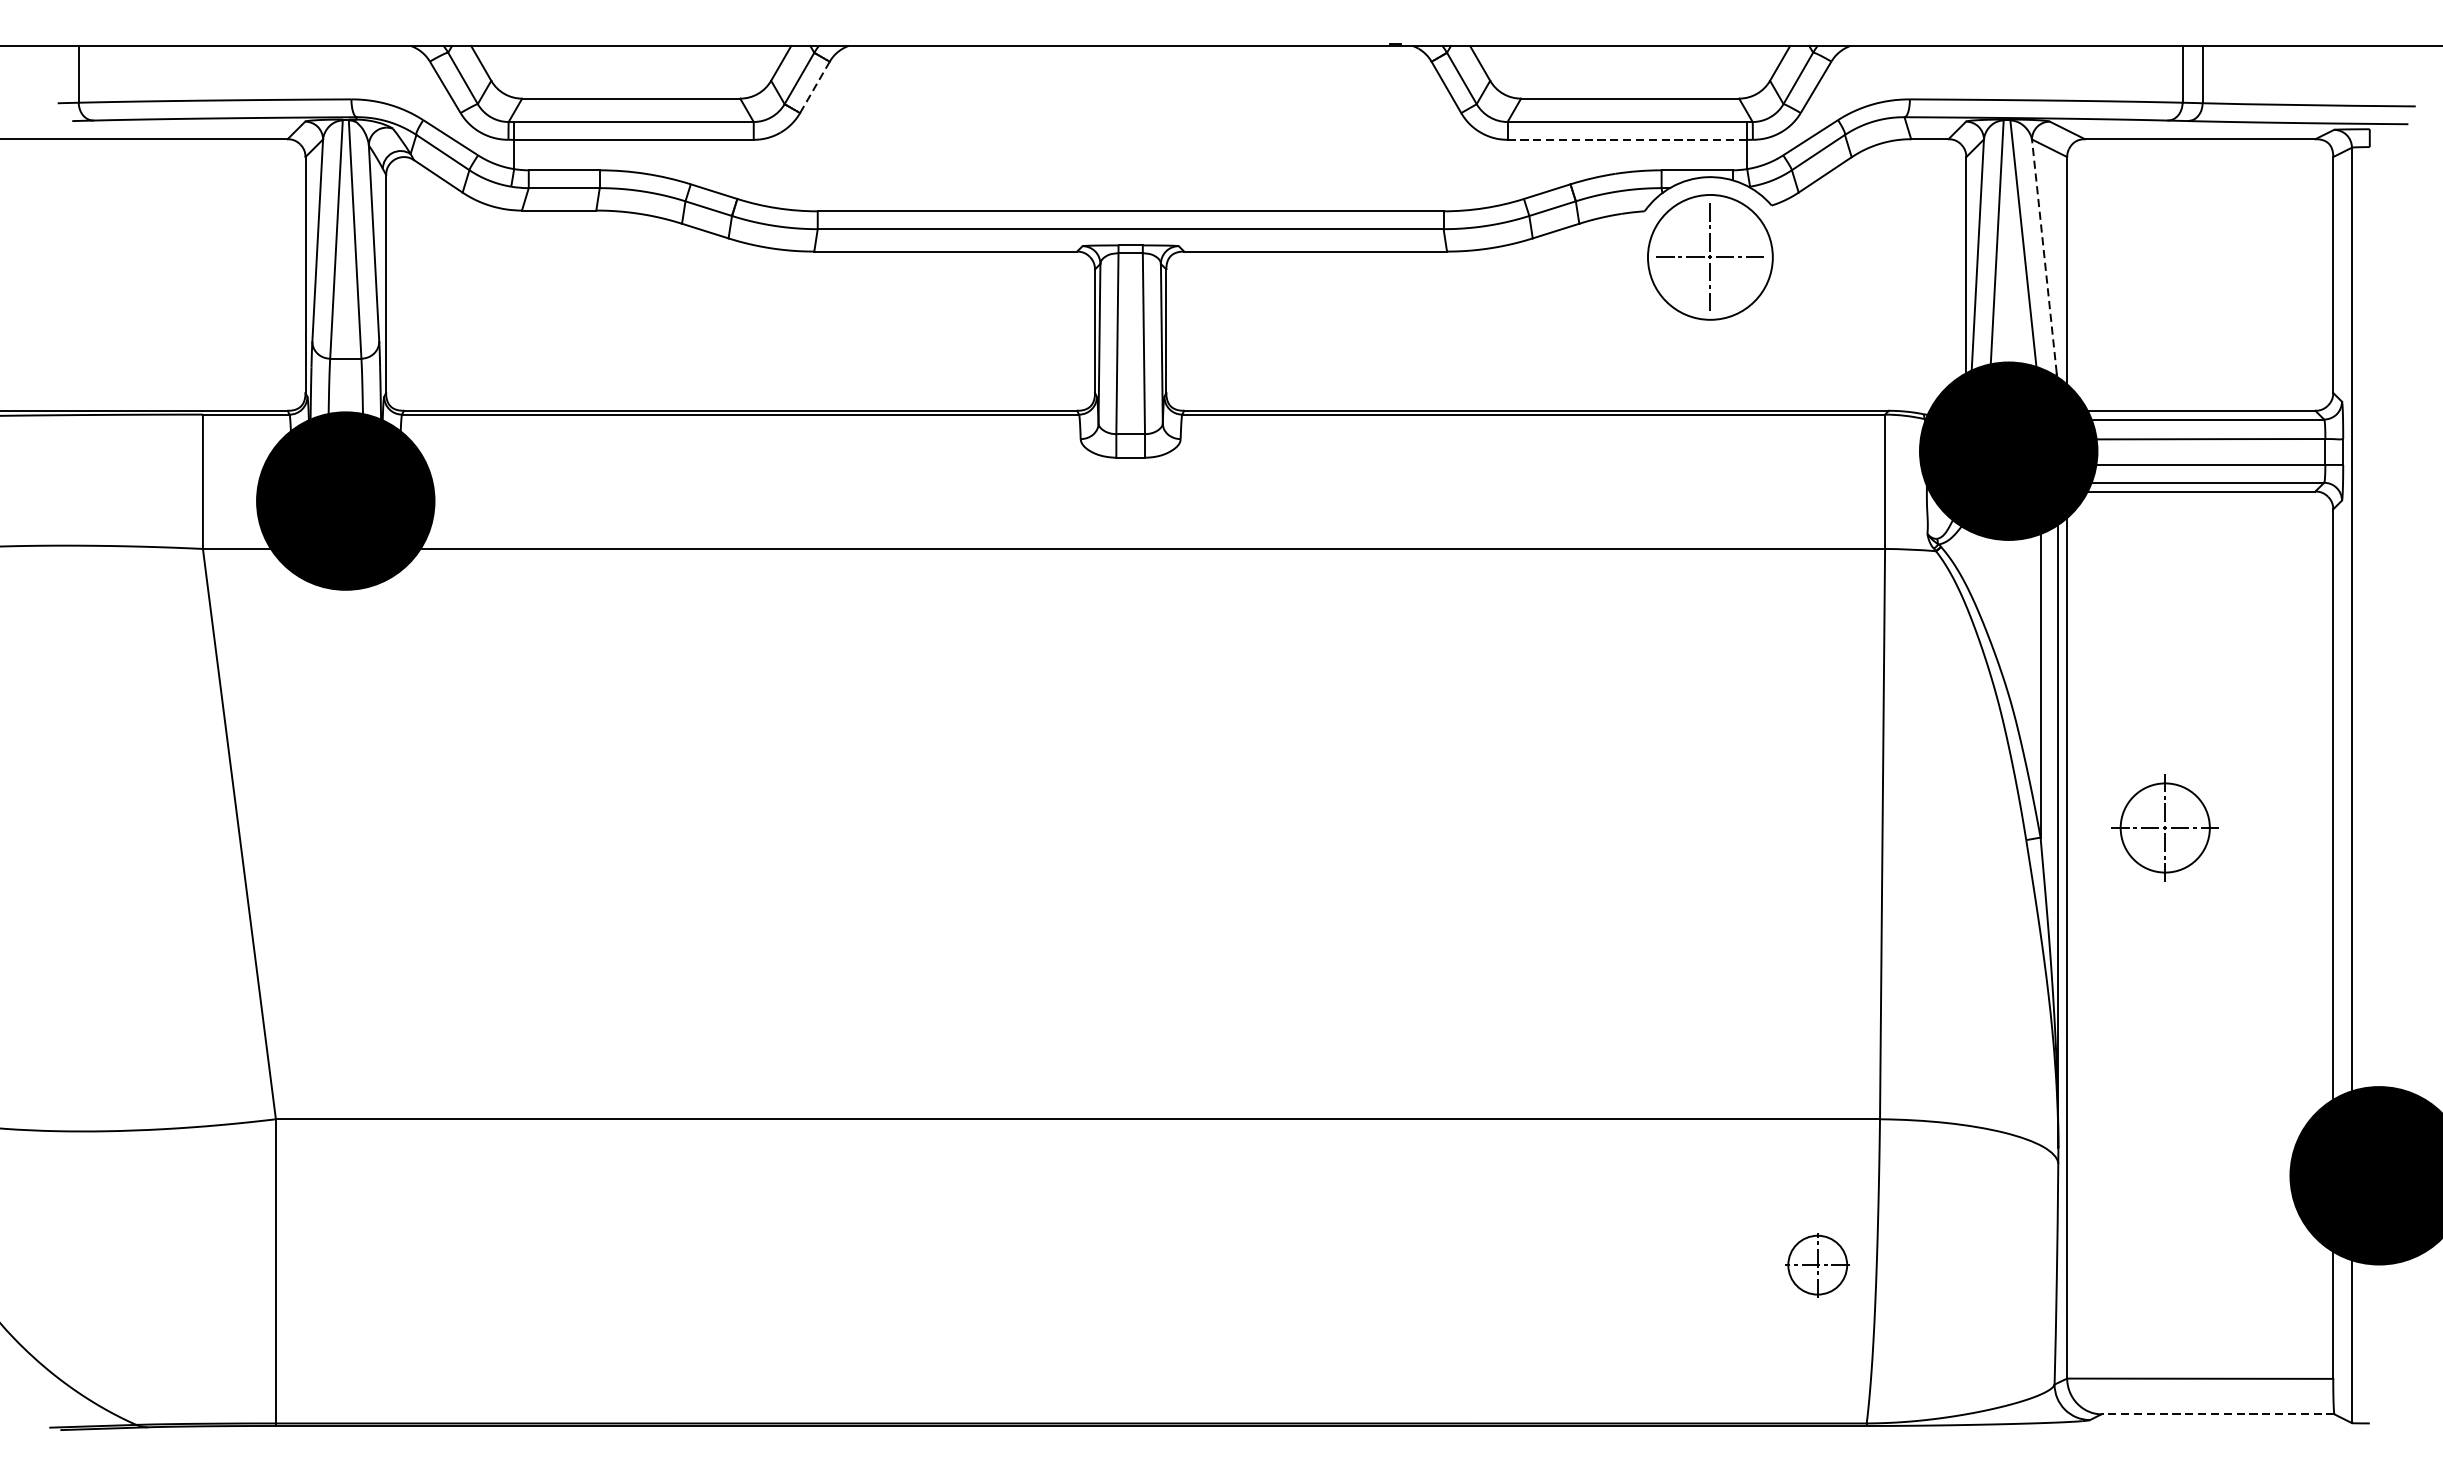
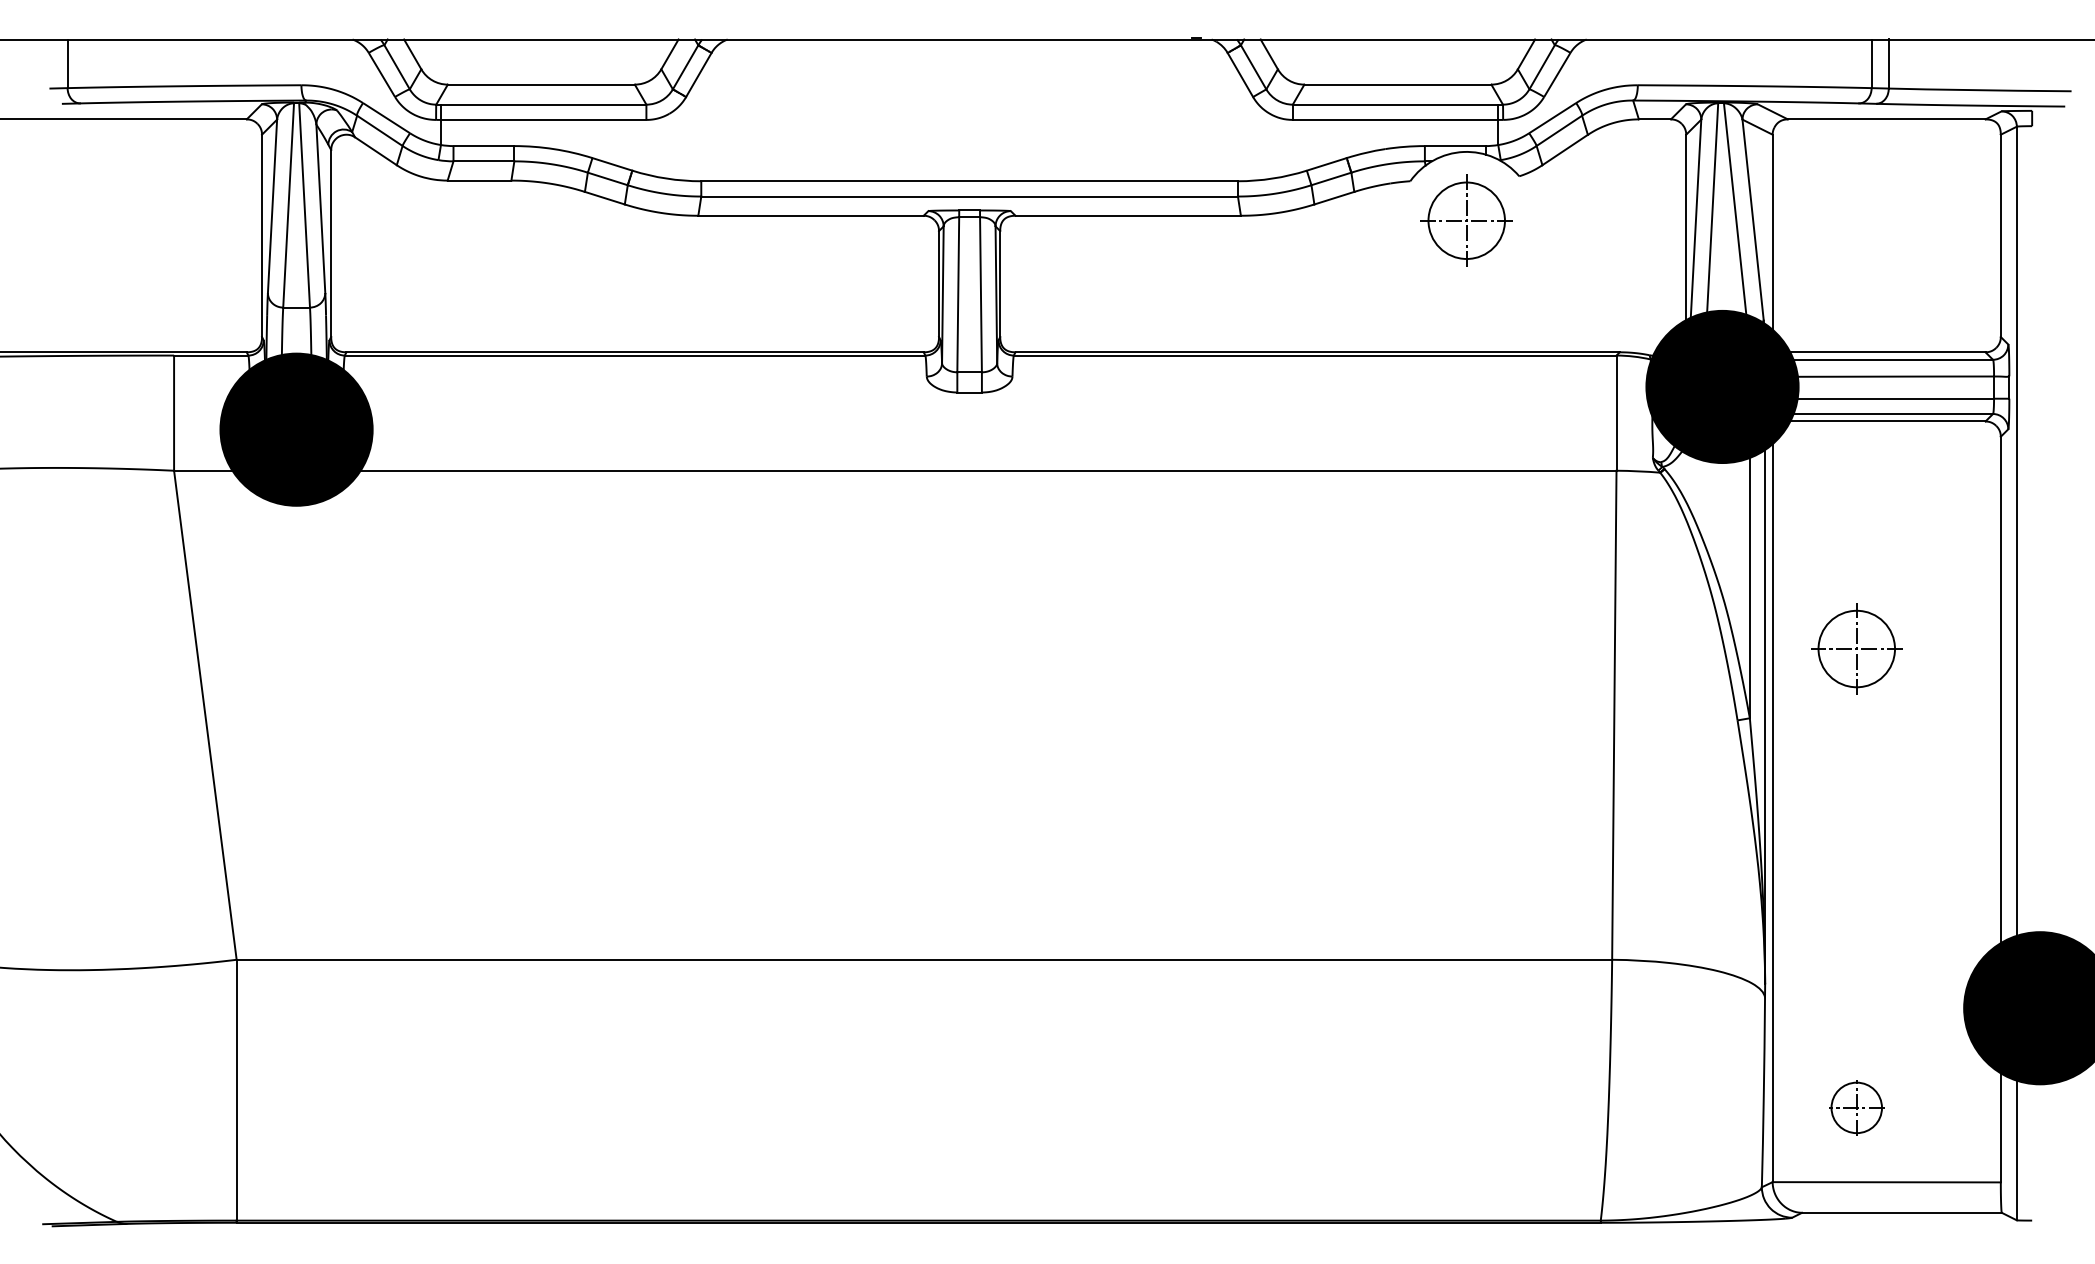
line: (815, 86) -> (699, 74), dashed -> solid
line: (1627, 139) -> (1395, 119), dashed -> solid
line: (2044, 255) -> (1753, 219), dashed -> solid
circle: (1710, 257) -> (1466, 220), size x0.71
part: (2164, 827) -> (1856, 648), moved
part: (1817, 1264) -> (1856, 1107), moved
line: (2217, 1413) -> (1901, 1212), dashed -> solid

